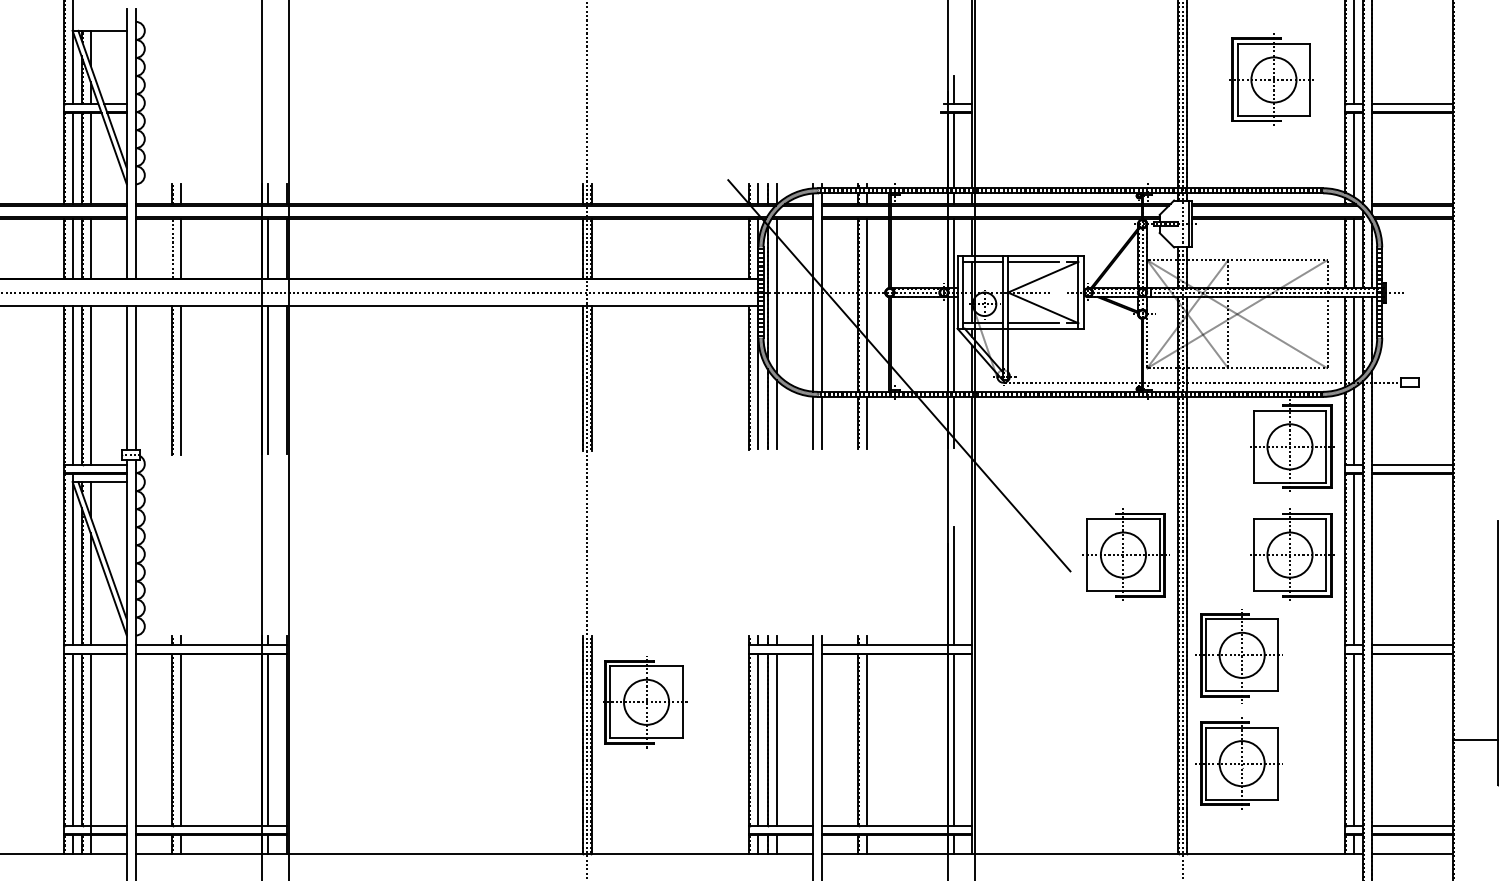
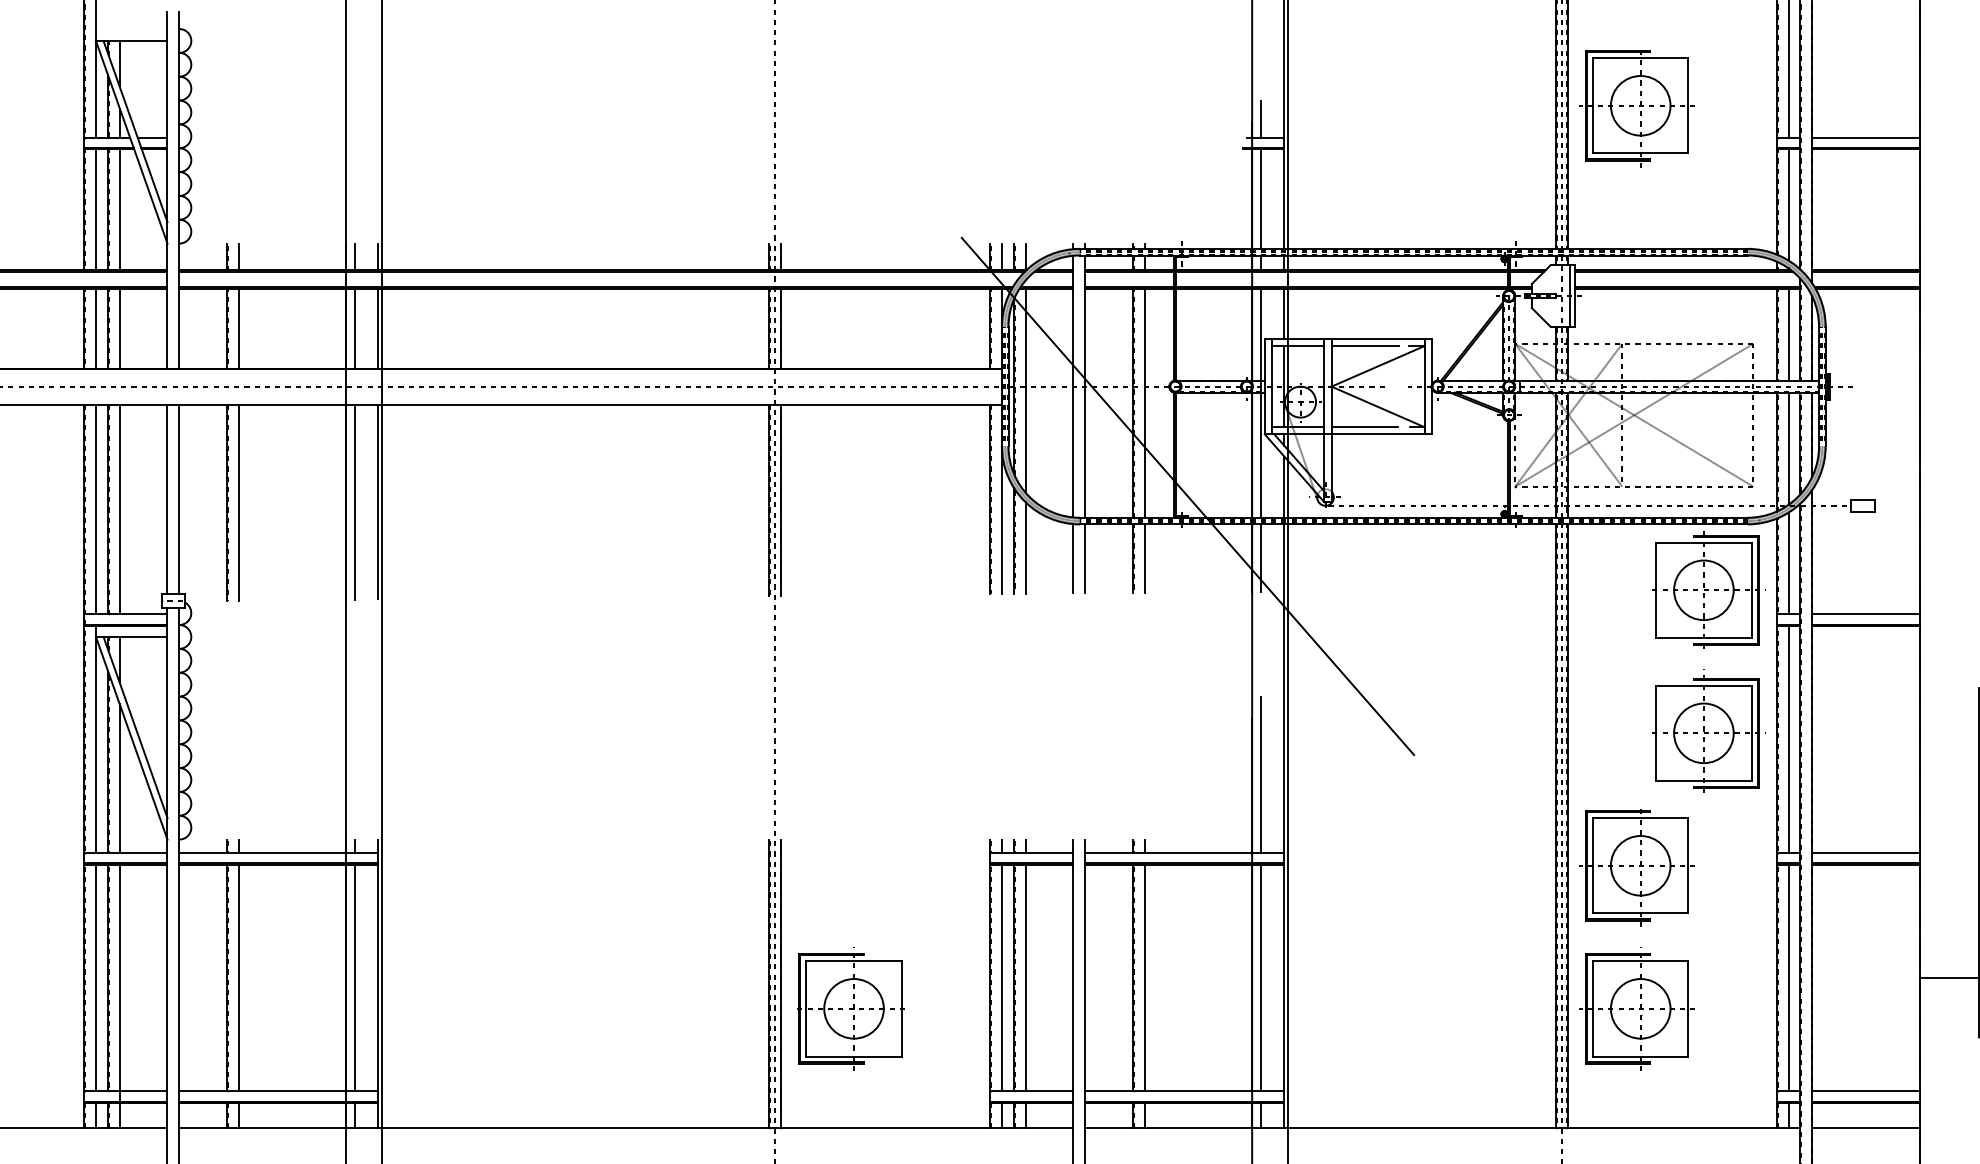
part: (1270, 82) -> (1636, 108), moved
line: (172, 248) -> (227, 328), added
part: (1126, 552) -> (1488, 730), removed
part: (643, 702) -> (850, 1008), moved

